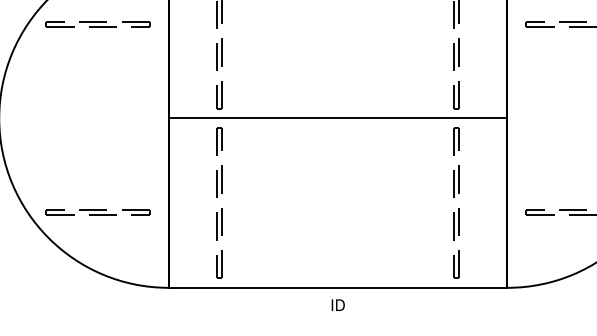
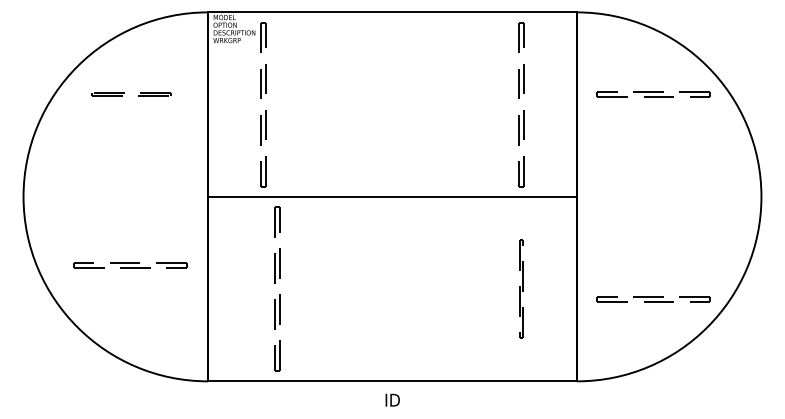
part: (98, 24) -> (131, 94), size x0.7
part: (219, 202) -> (277, 288), moved
part: (456, 202) -> (521, 288), size x0.6
part: (98, 212) -> (130, 265), moved

